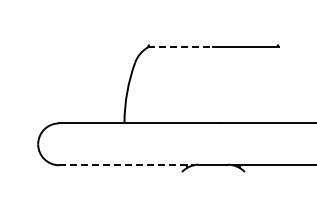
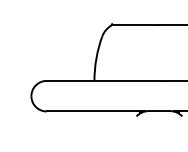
line: (180, 47) -> (135, 25), dashed -> solid
line: (127, 165) -> (96, 111), dashed -> solid

